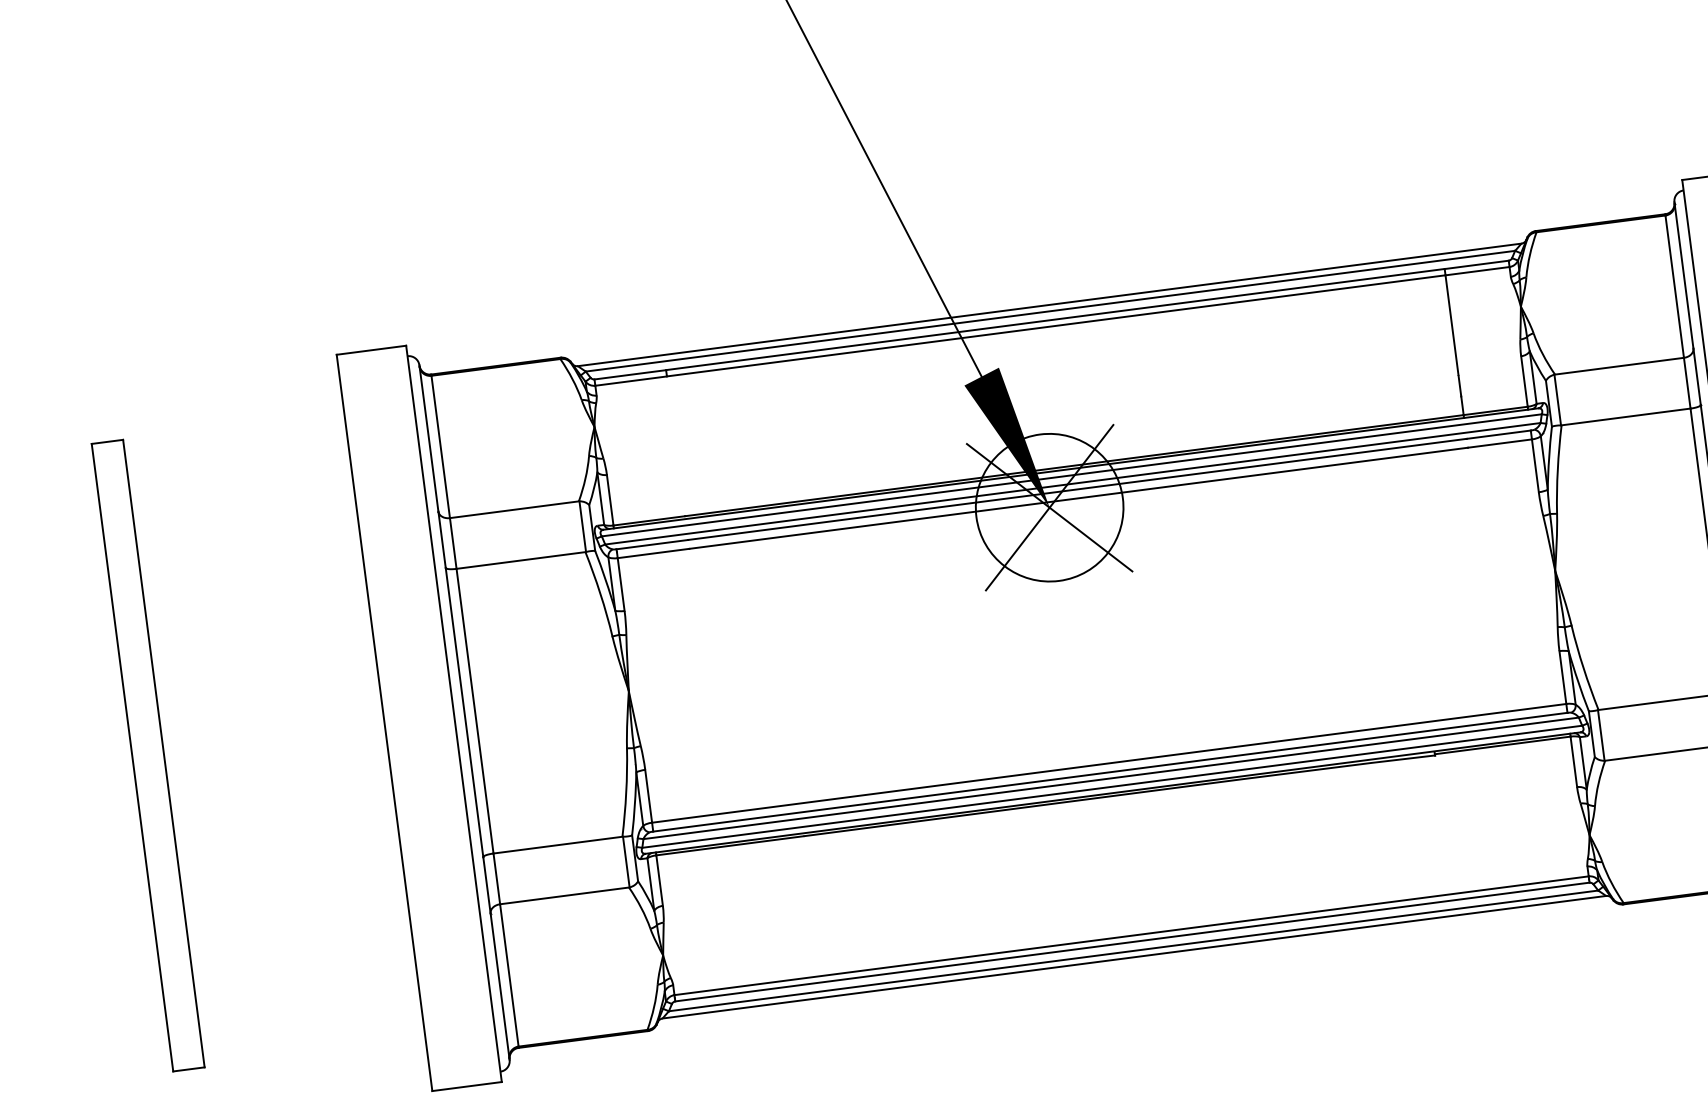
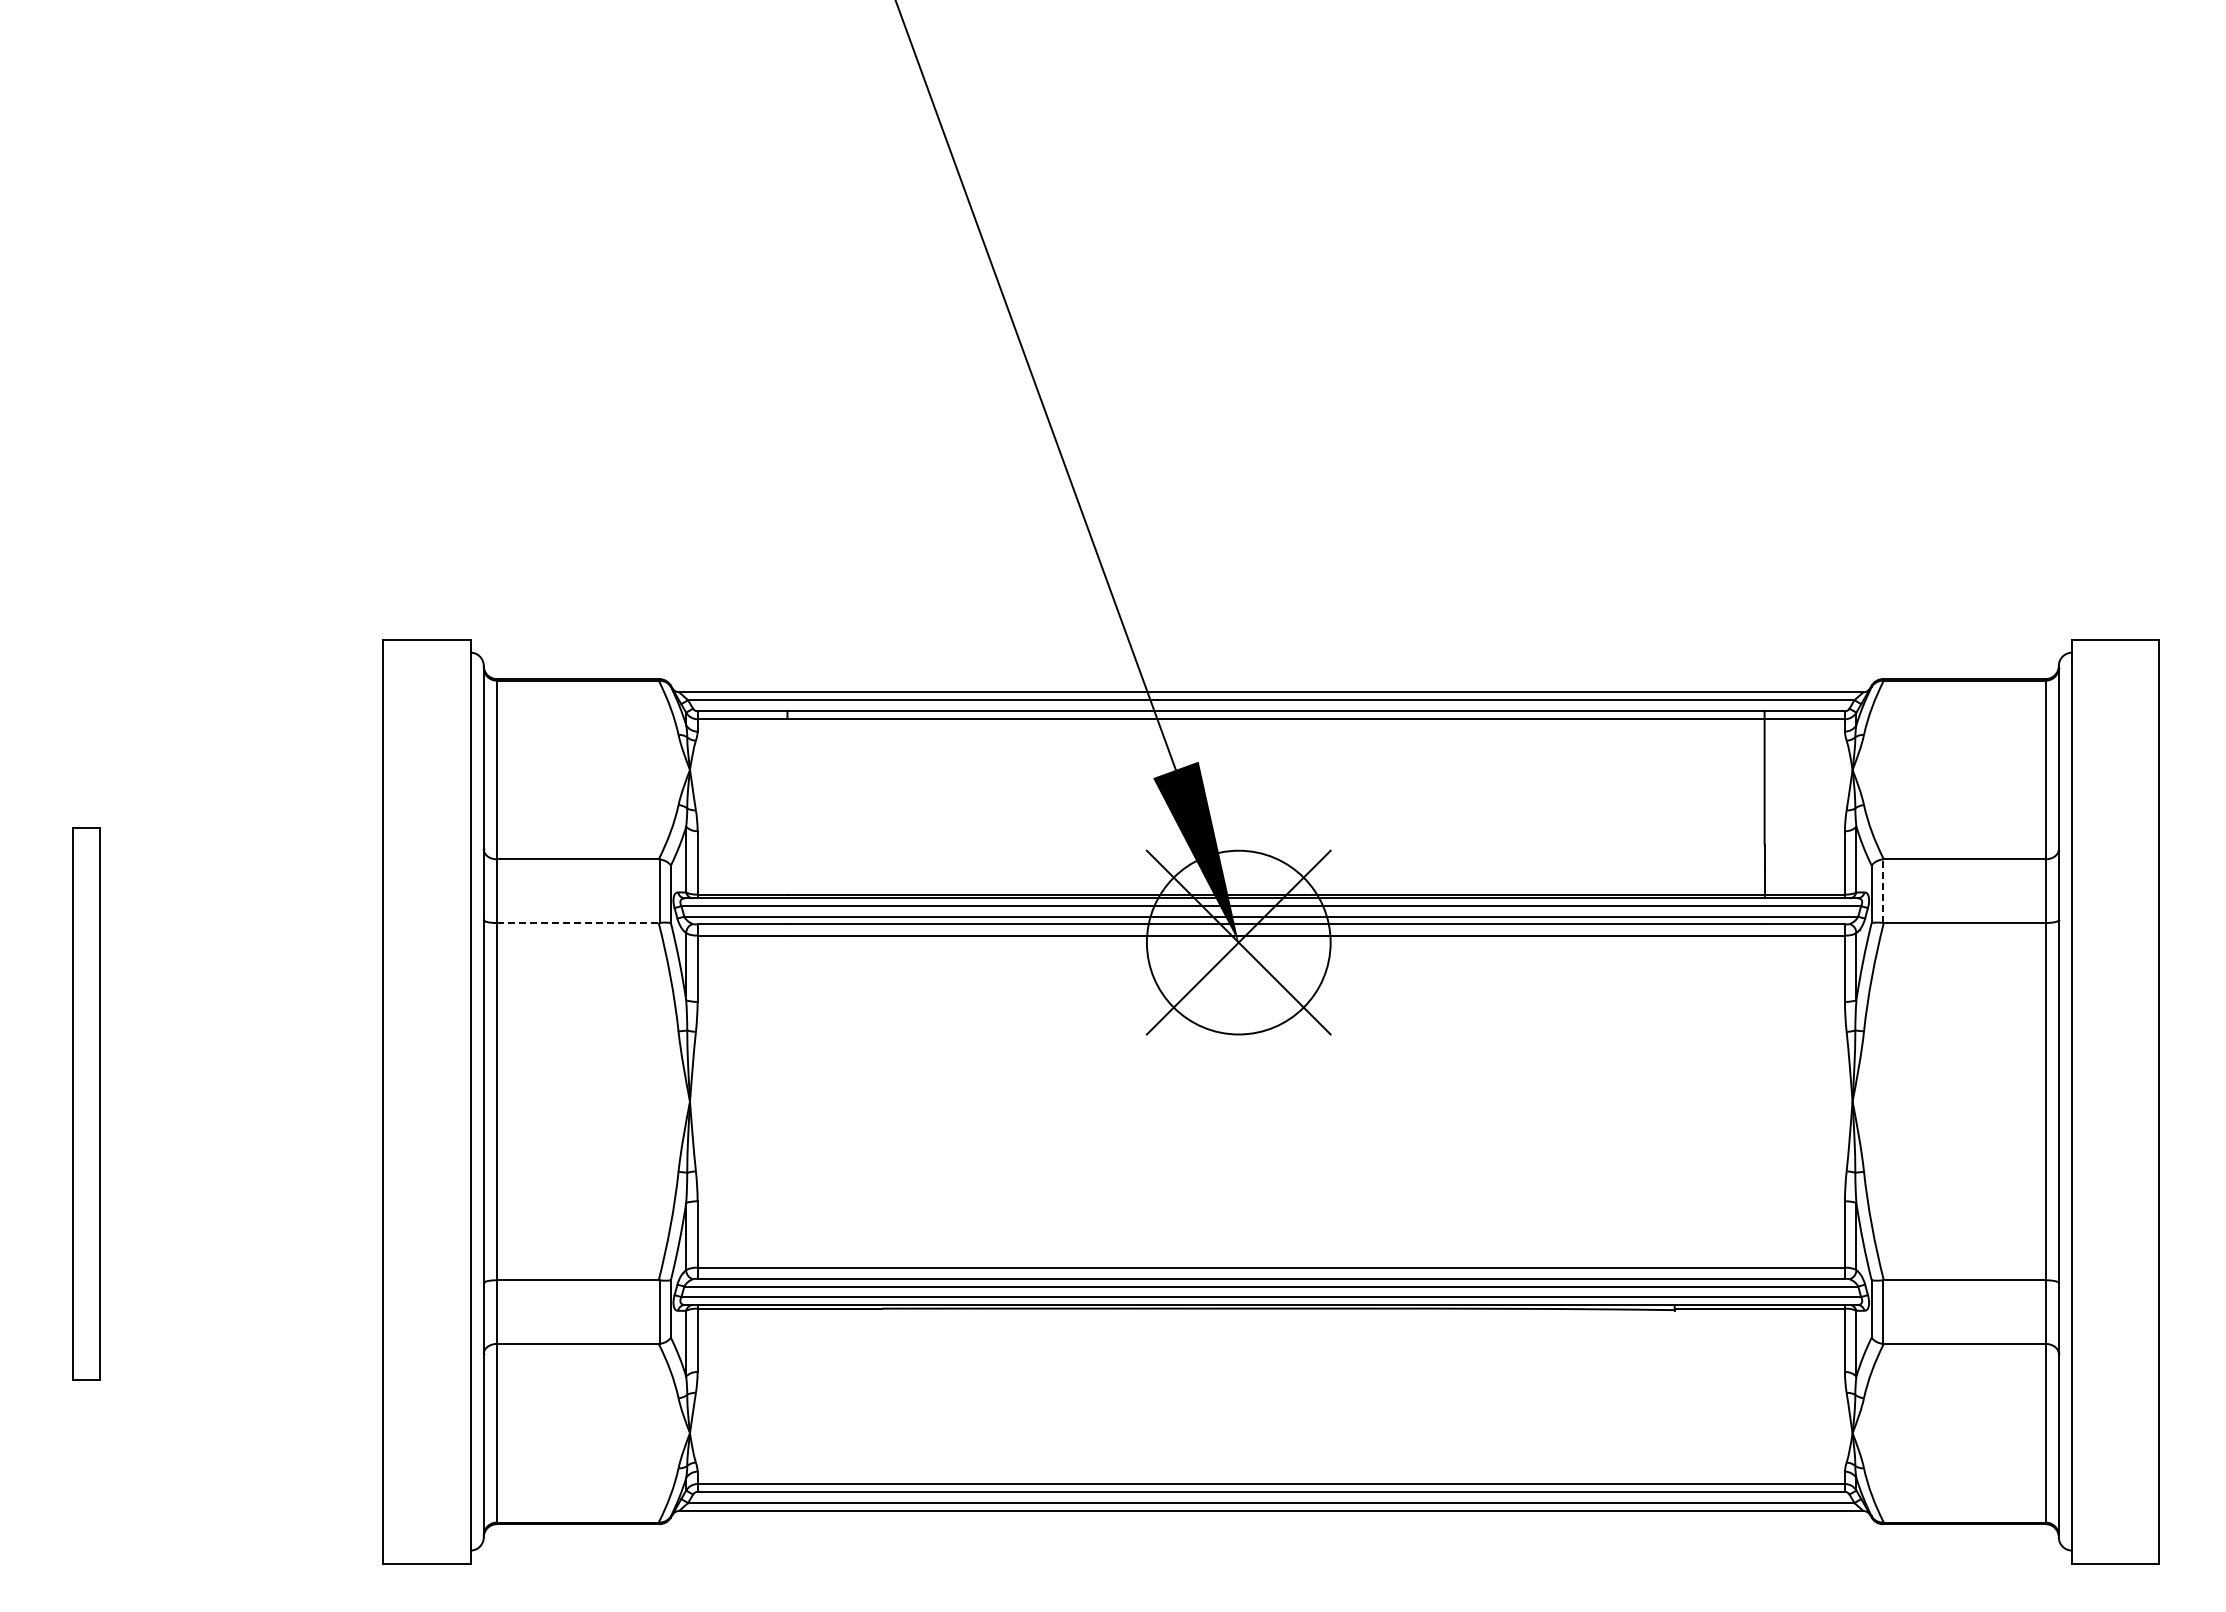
line: (1558, 400) -> (1883, 891), solid -> dashed
line: (520, 560) -> (577, 923), solid -> dashed
part: (148, 755) -> (86, 1103), size x0.7

